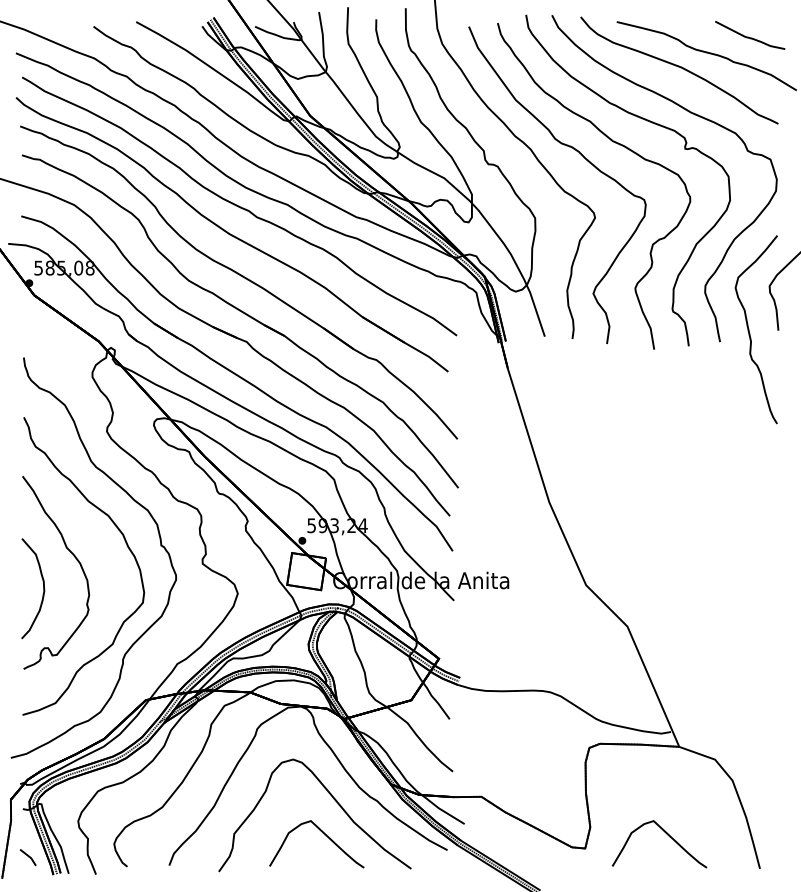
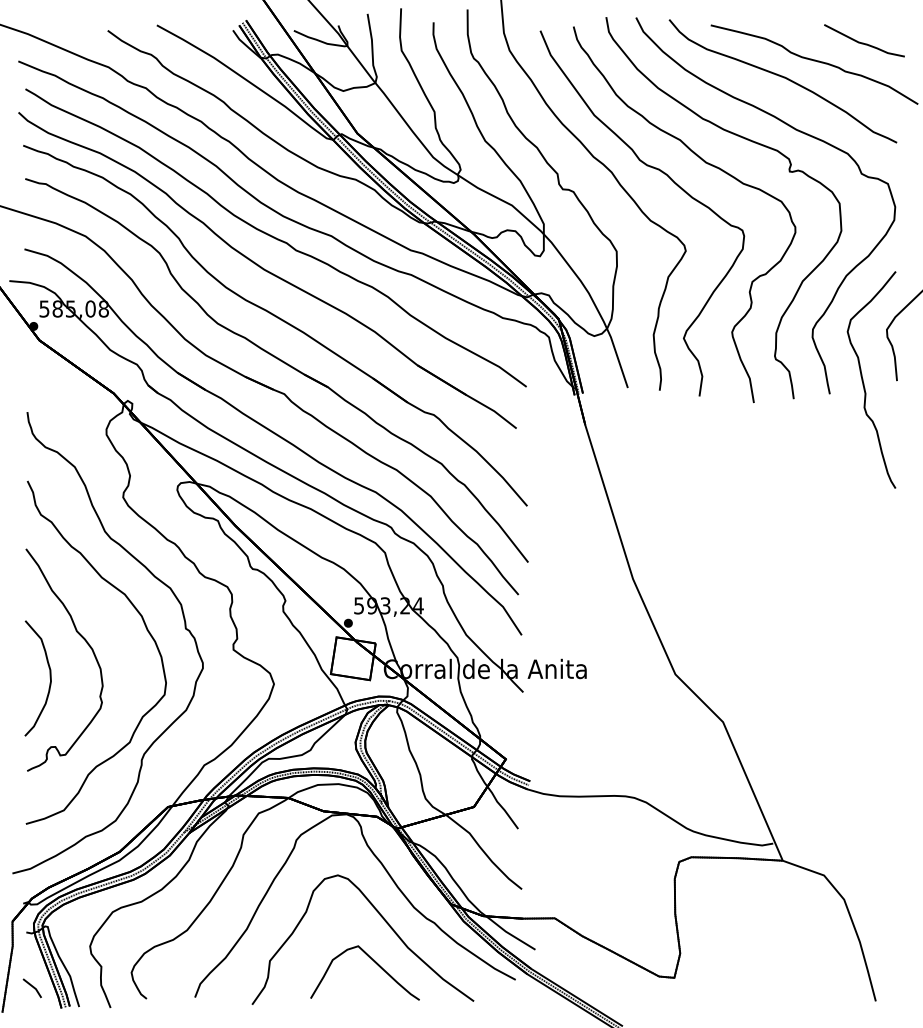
part: (667, 835) -> (769, 962), removed

